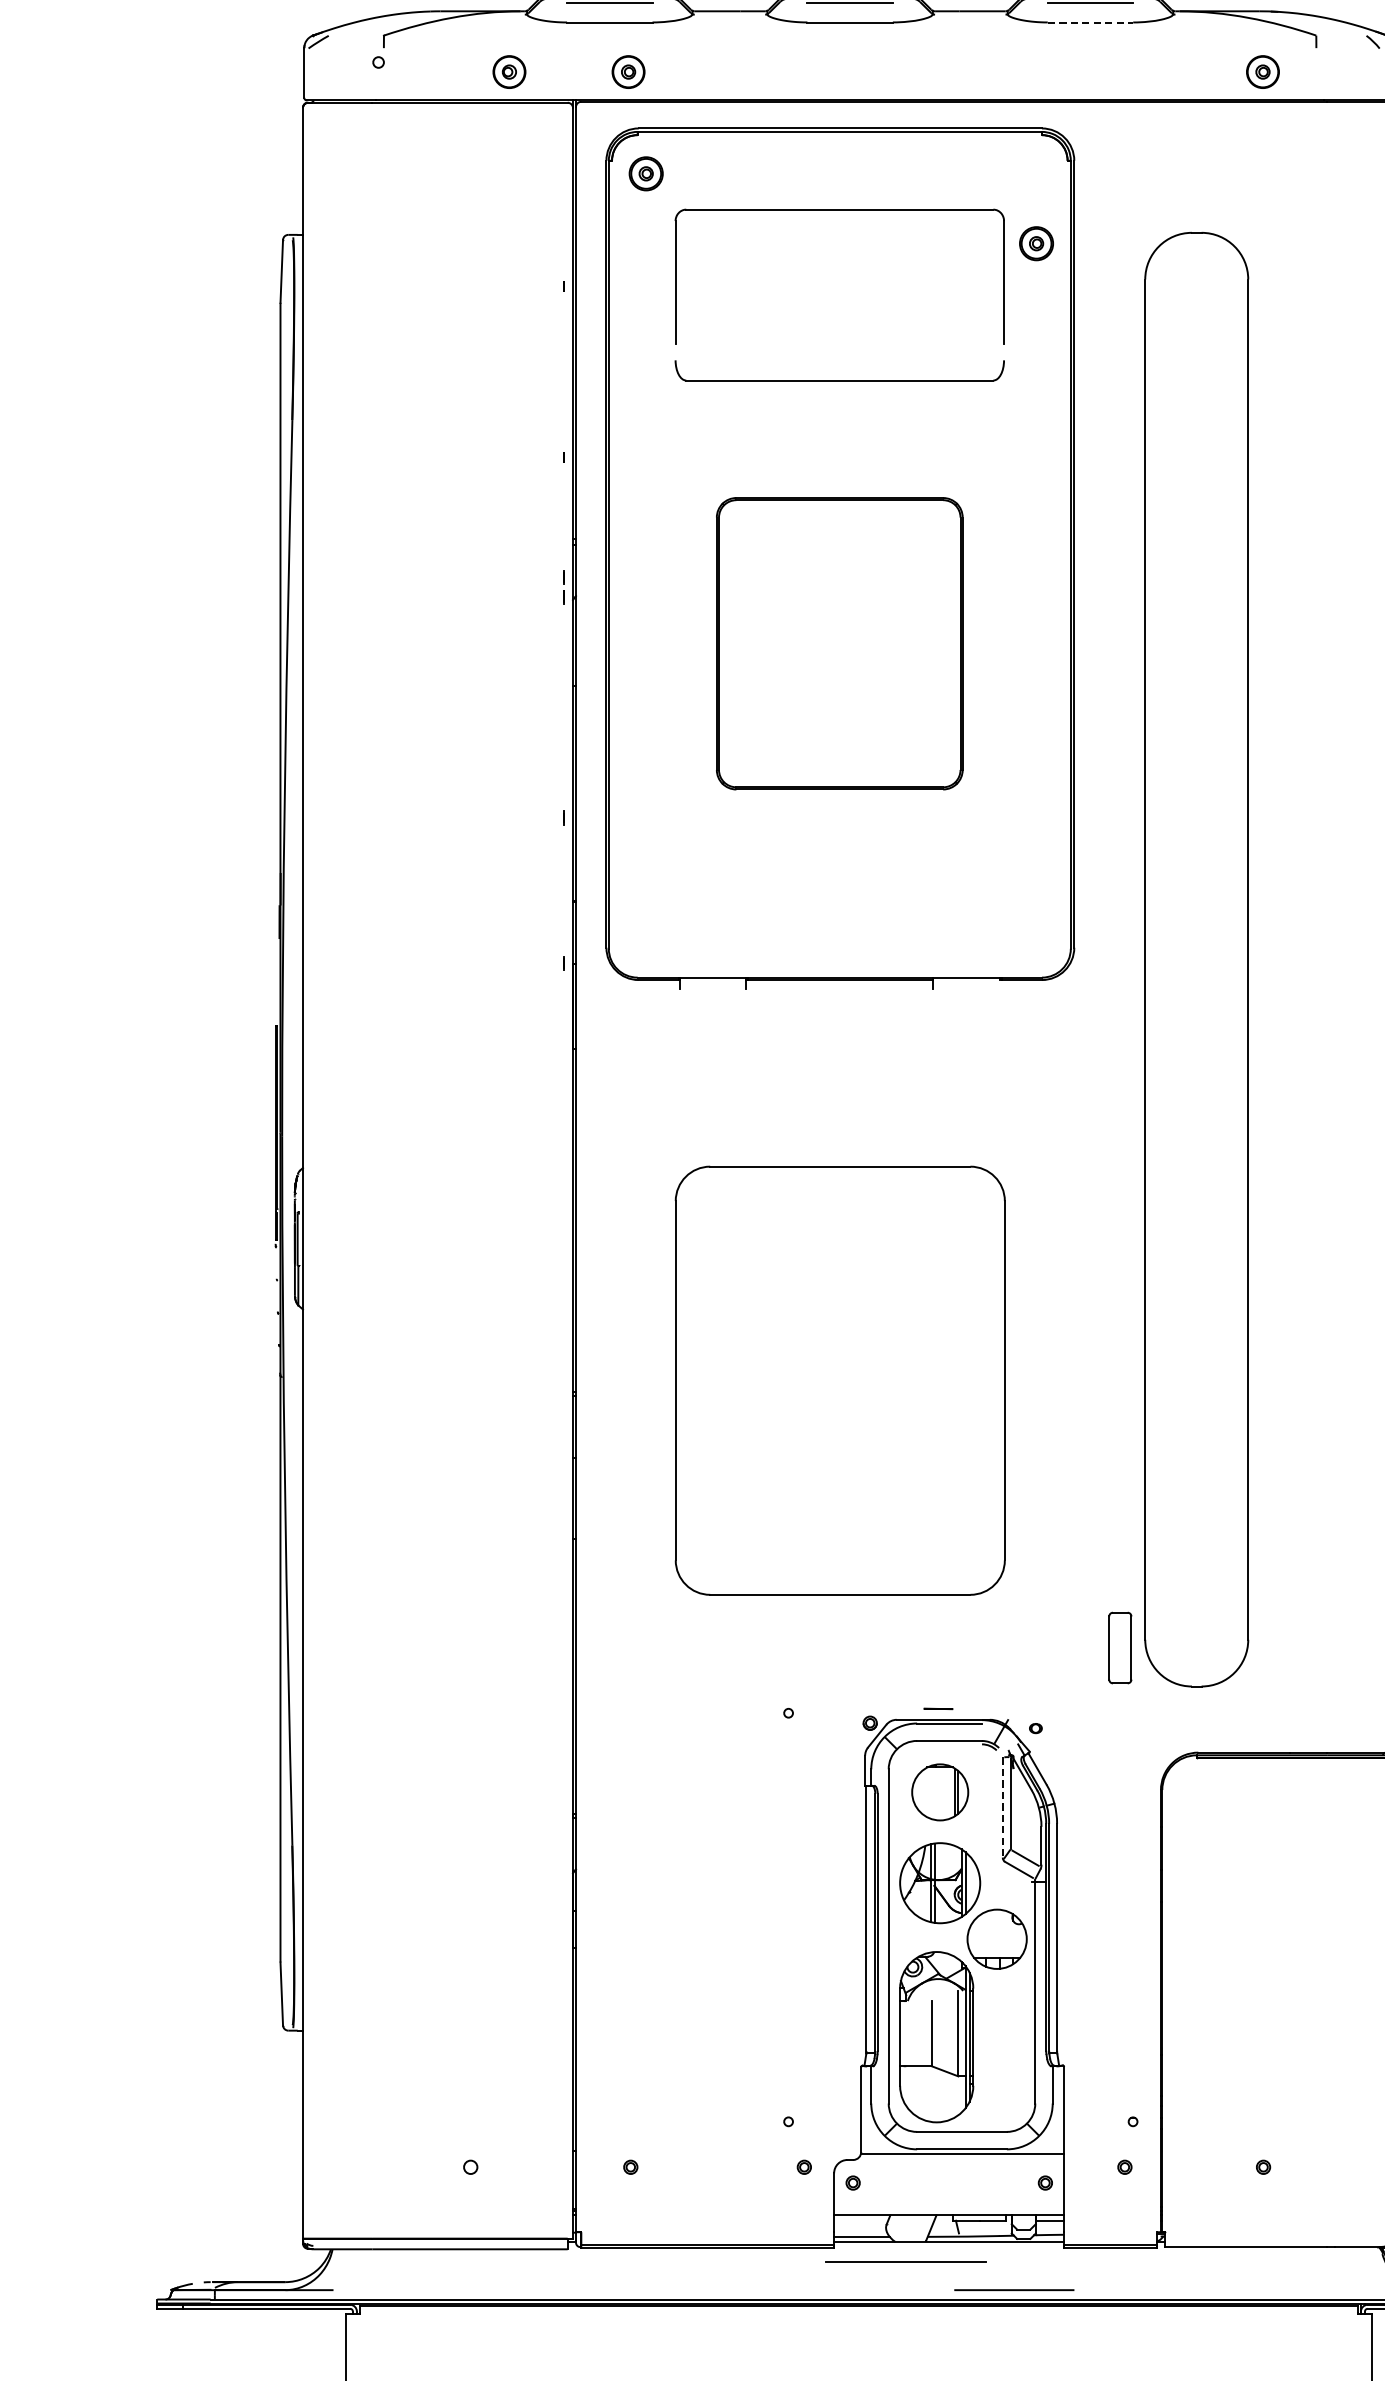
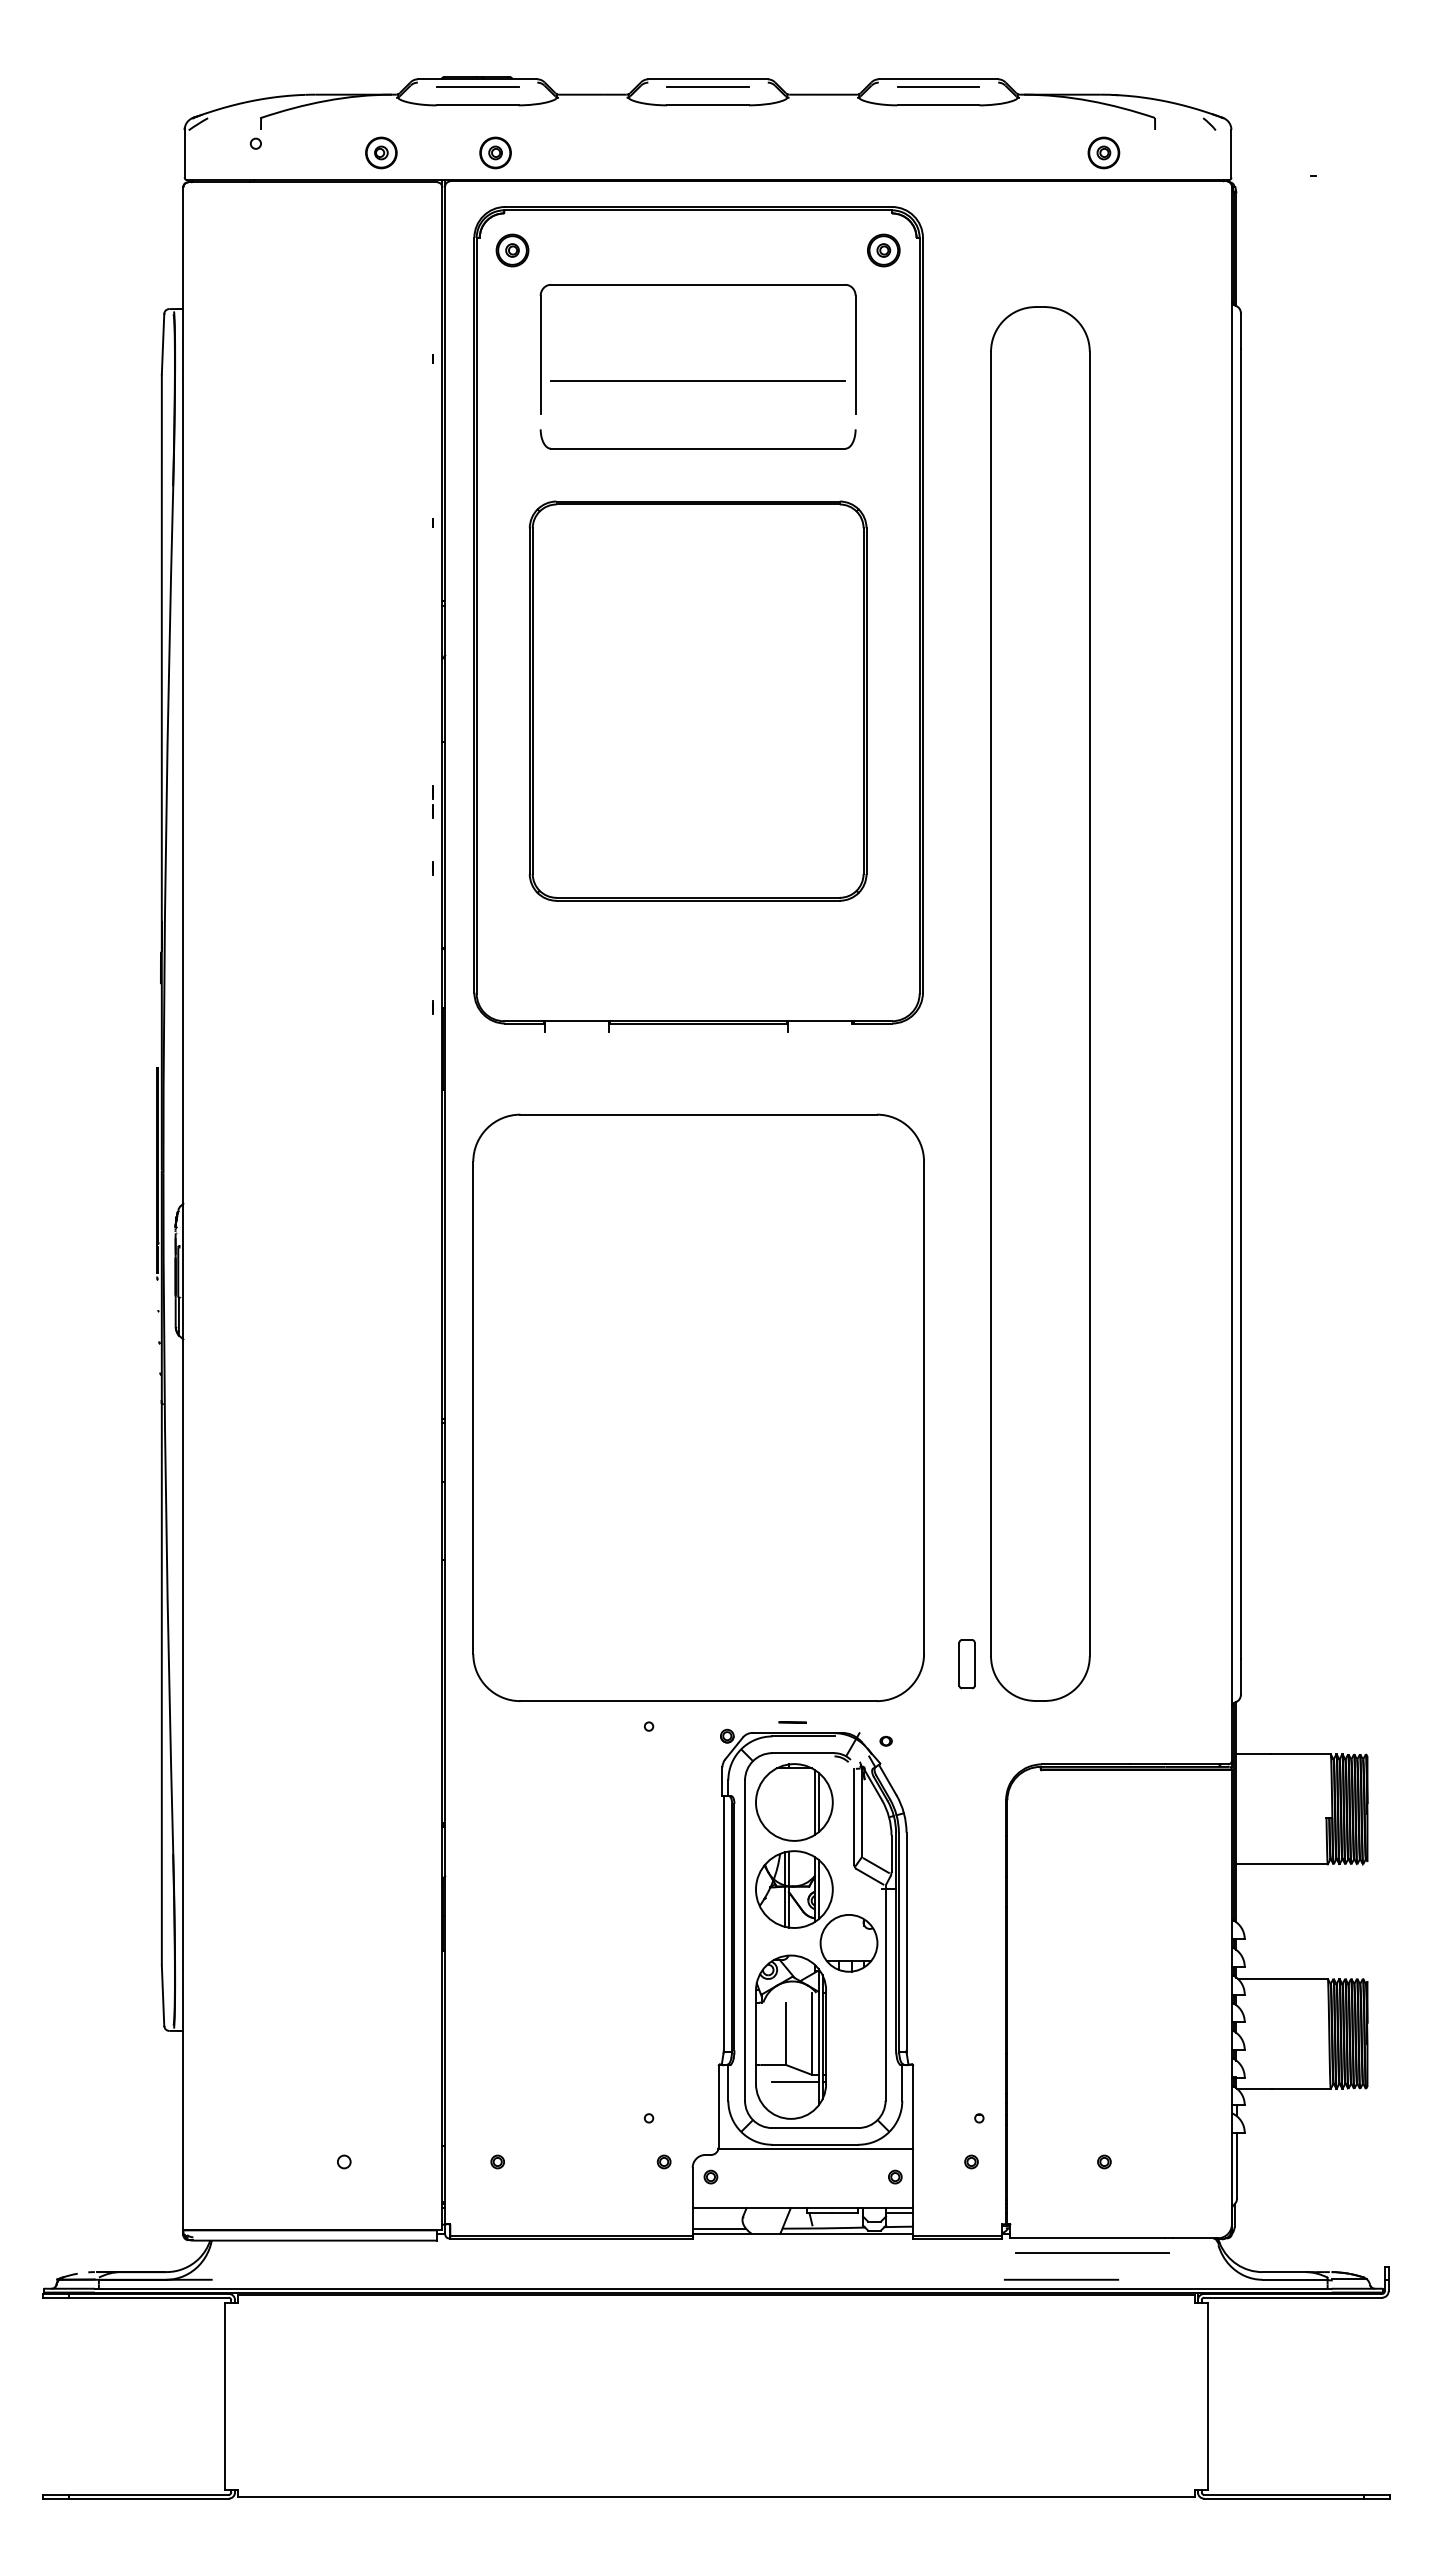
line: (1090, 22) -> (938, 105), dashed -> solid
part: (1036, 243) -> (883, 250), moved
line: (839, 310) -> (697, 381), added
line: (562, 584) -> (432, 799), moved
part: (839, 643) -> (697, 700), size x1.43
part: (840, 1380) -> (698, 1407), size x1.43
part: (1119, 1648) -> (966, 1664), size x0.71
part: (940, 1792) -> (794, 1802), size x1.43
line: (1002, 1808) -> (854, 1817), dashed -> solid
line: (940, 2083) -> (794, 2081), added
line: (905, 2261) -> (1092, 2252), moved
line: (1014, 2289) -> (1061, 2279), moved

